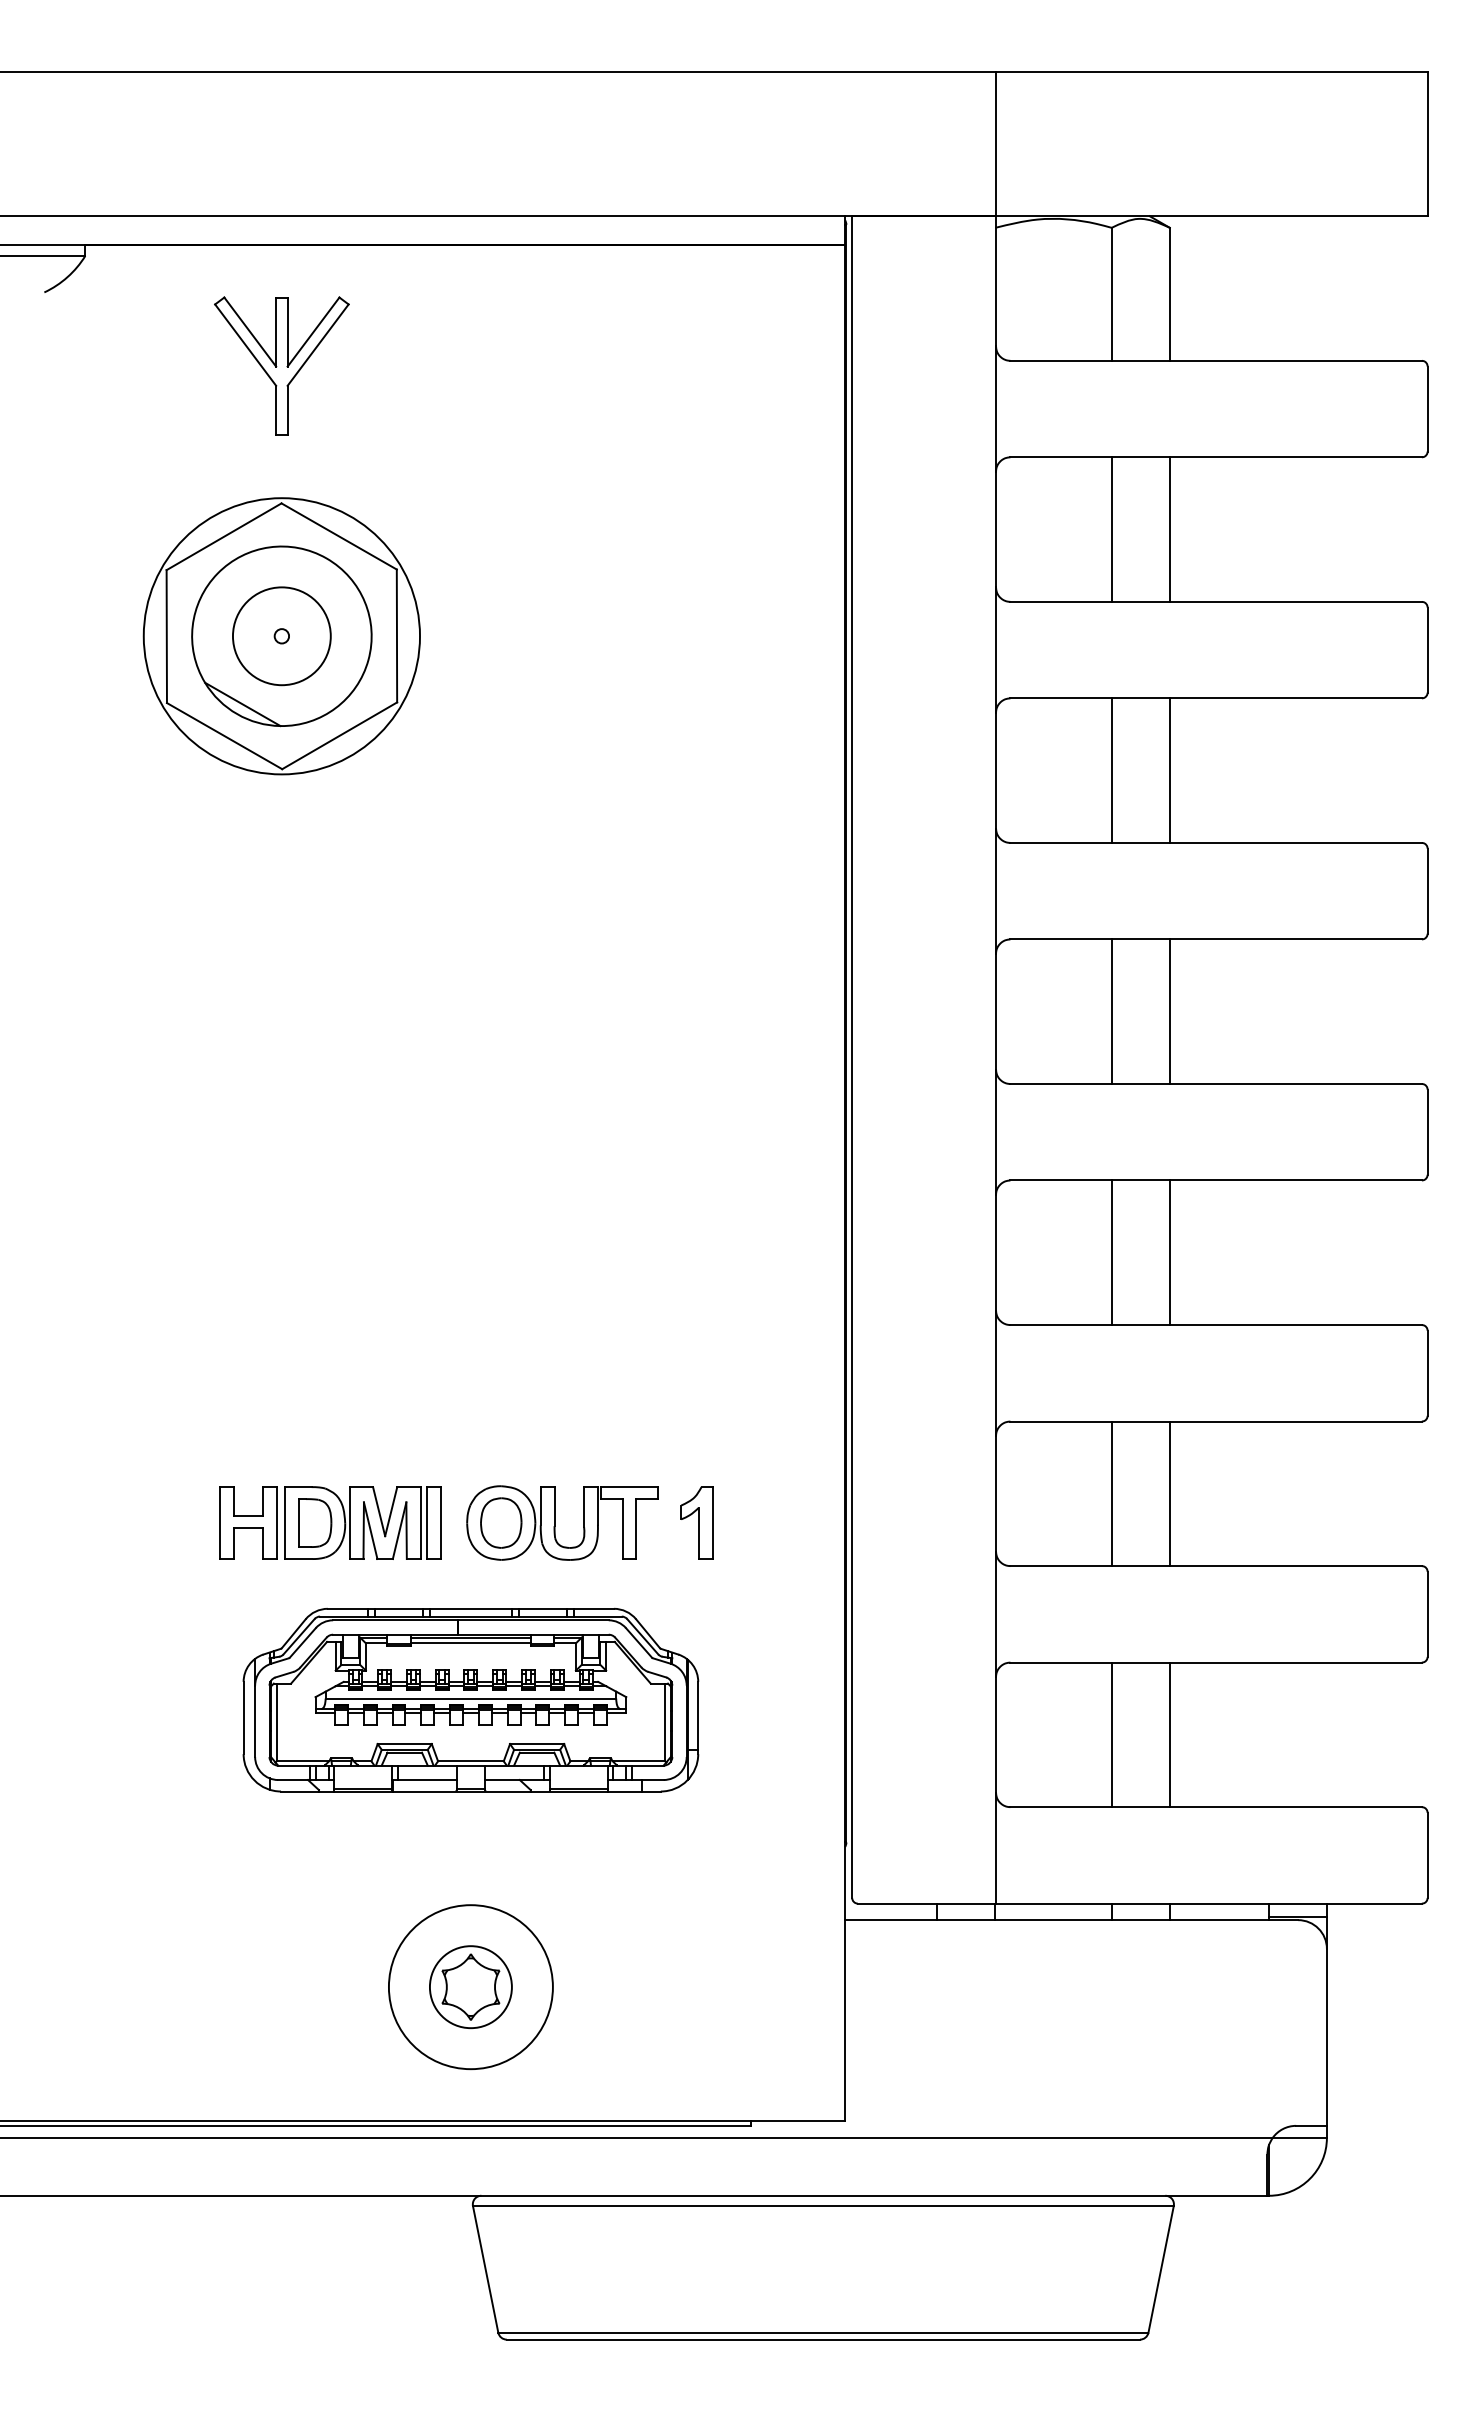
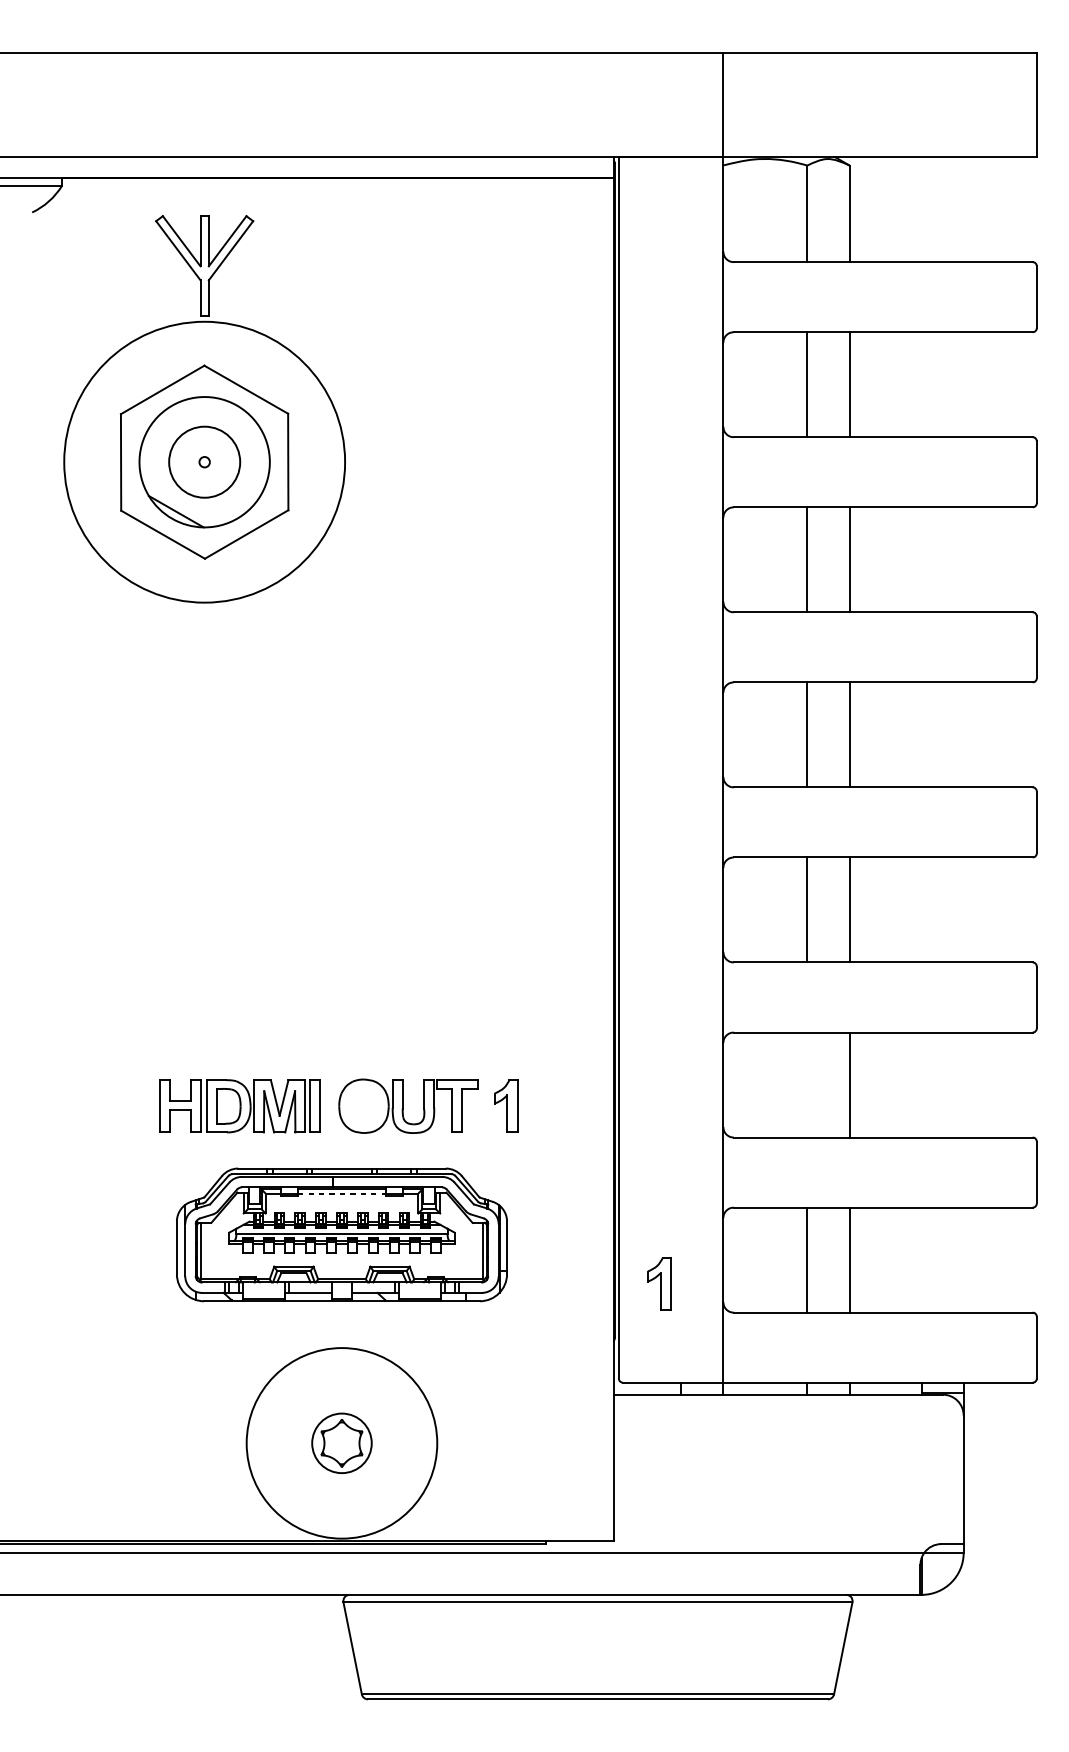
circle: (281, 636) -> (204, 462), size x1.4
line: (1111, 1493) -> (807, 1084), removed
part: (501, 1522) -> (364, 1105), removed
line: (471, 1643) -> (342, 1193), solid -> dashed
part: (907, 1767) -> (659, 1283), added
circle: (470, 1987) -> (341, 1443), size x1.6

